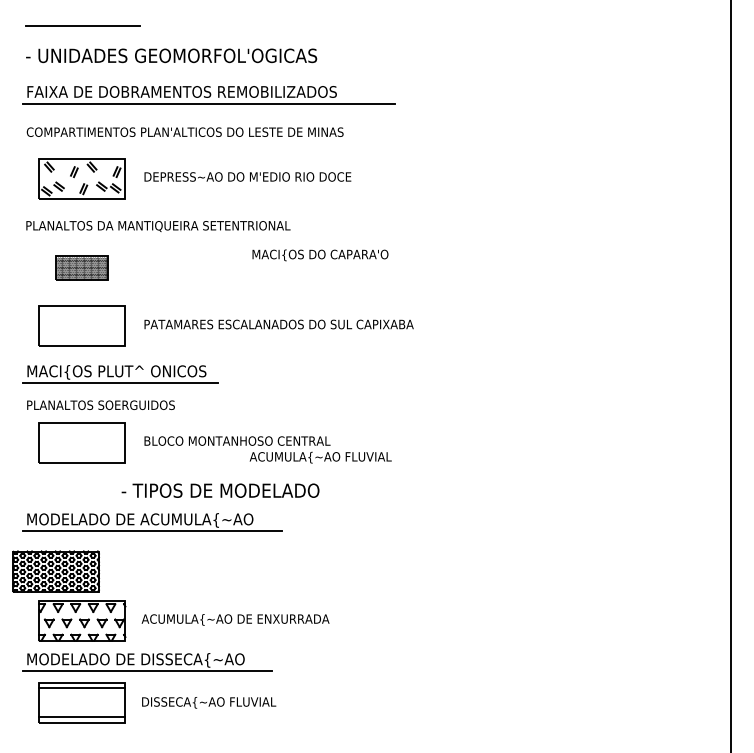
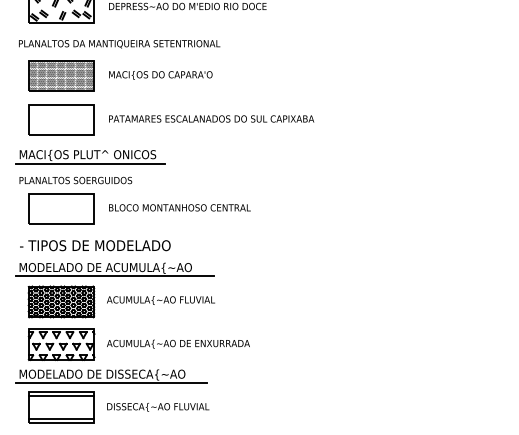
text: (320, 255) -> (160, 75), moved
part: (81, 267) -> (60, 75), size x1.67
text: (320, 457) -> (160, 300), moved
text: (220, 490) -> (95, 245), moved
part: (55, 571) -> (60, 301), moved

